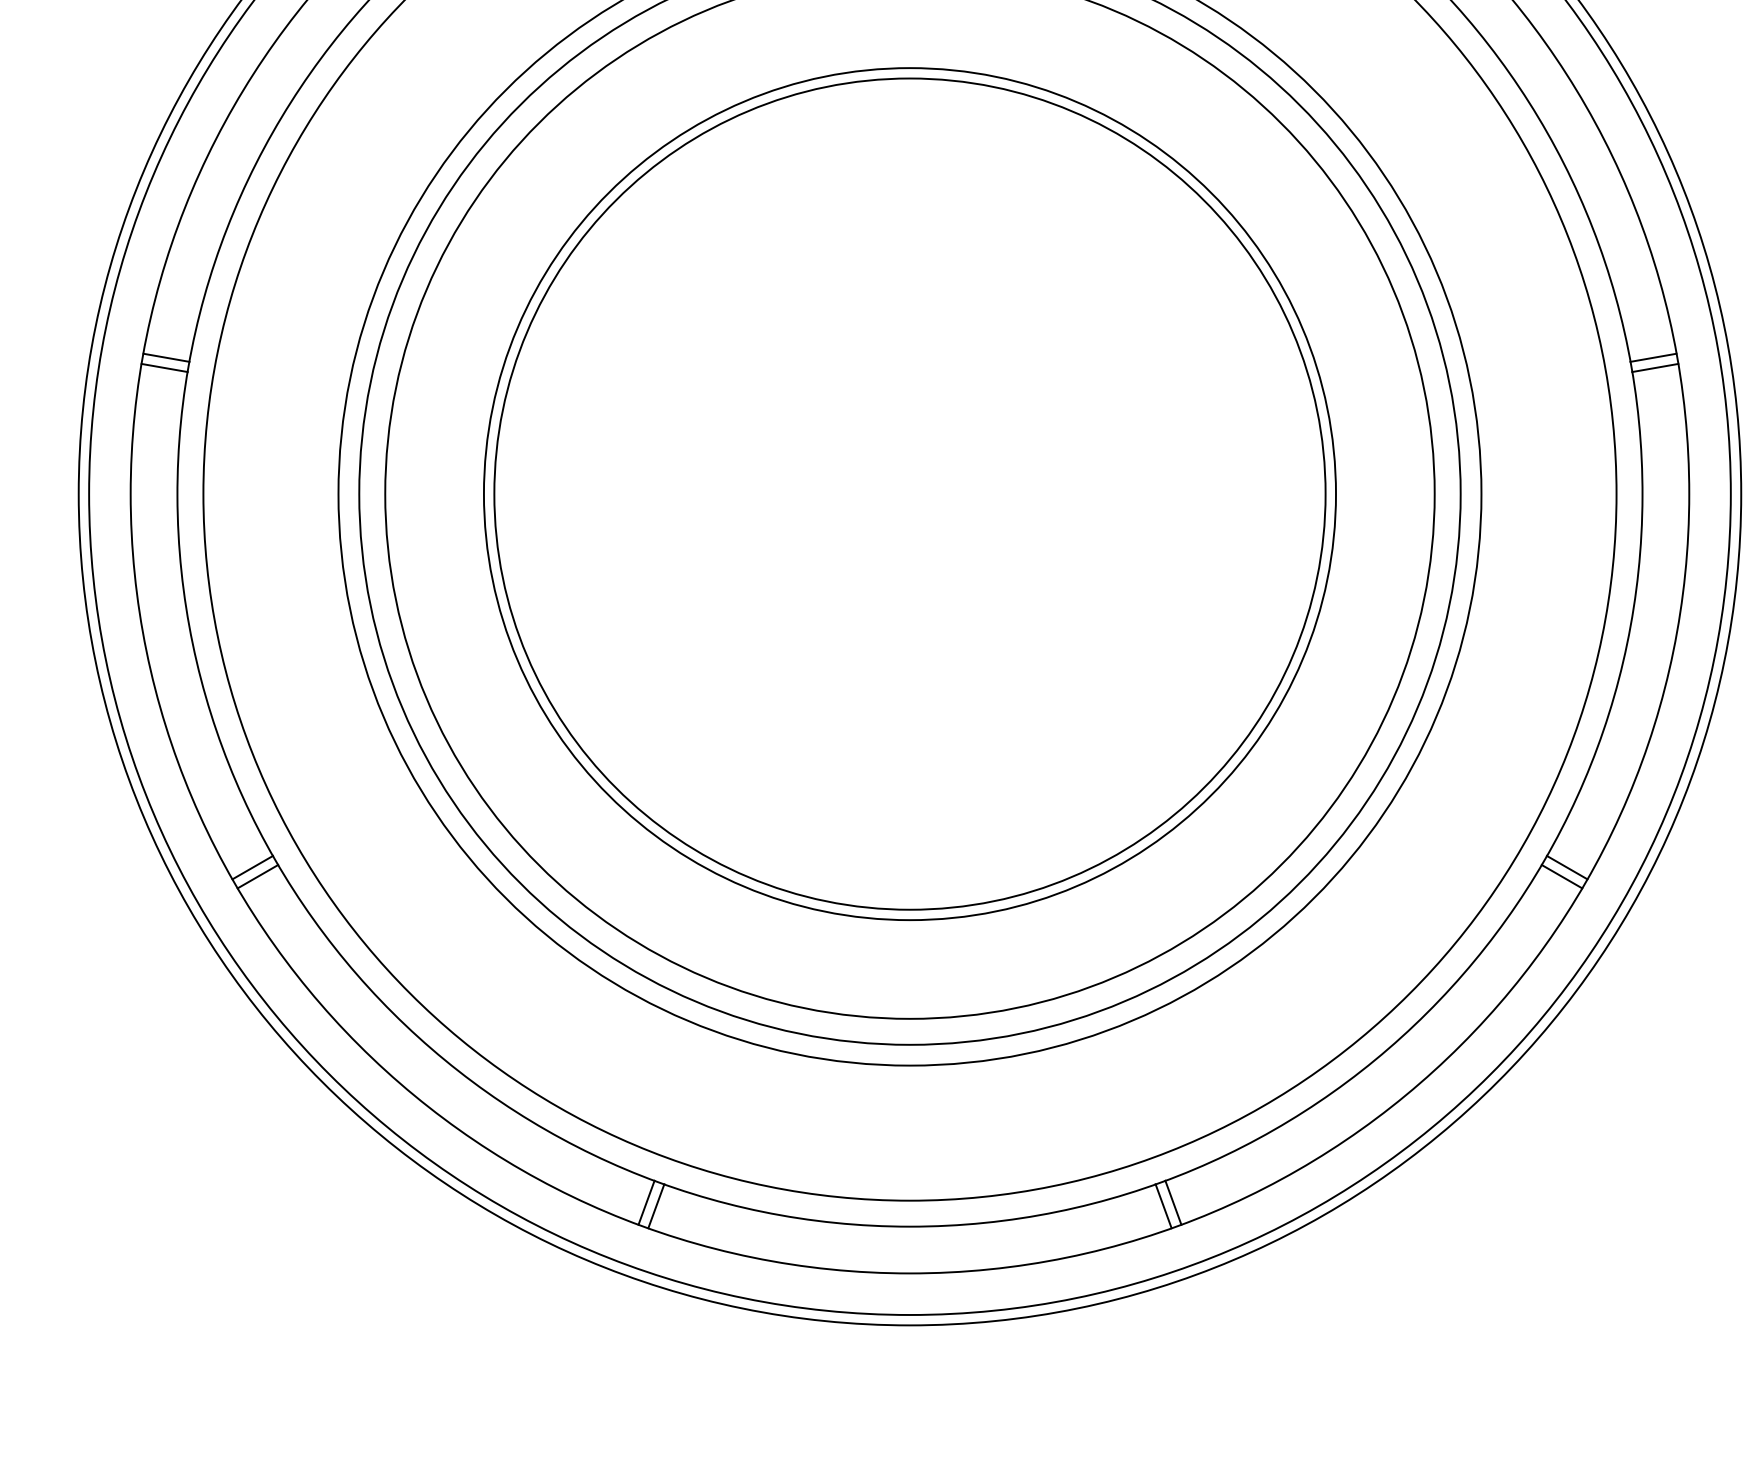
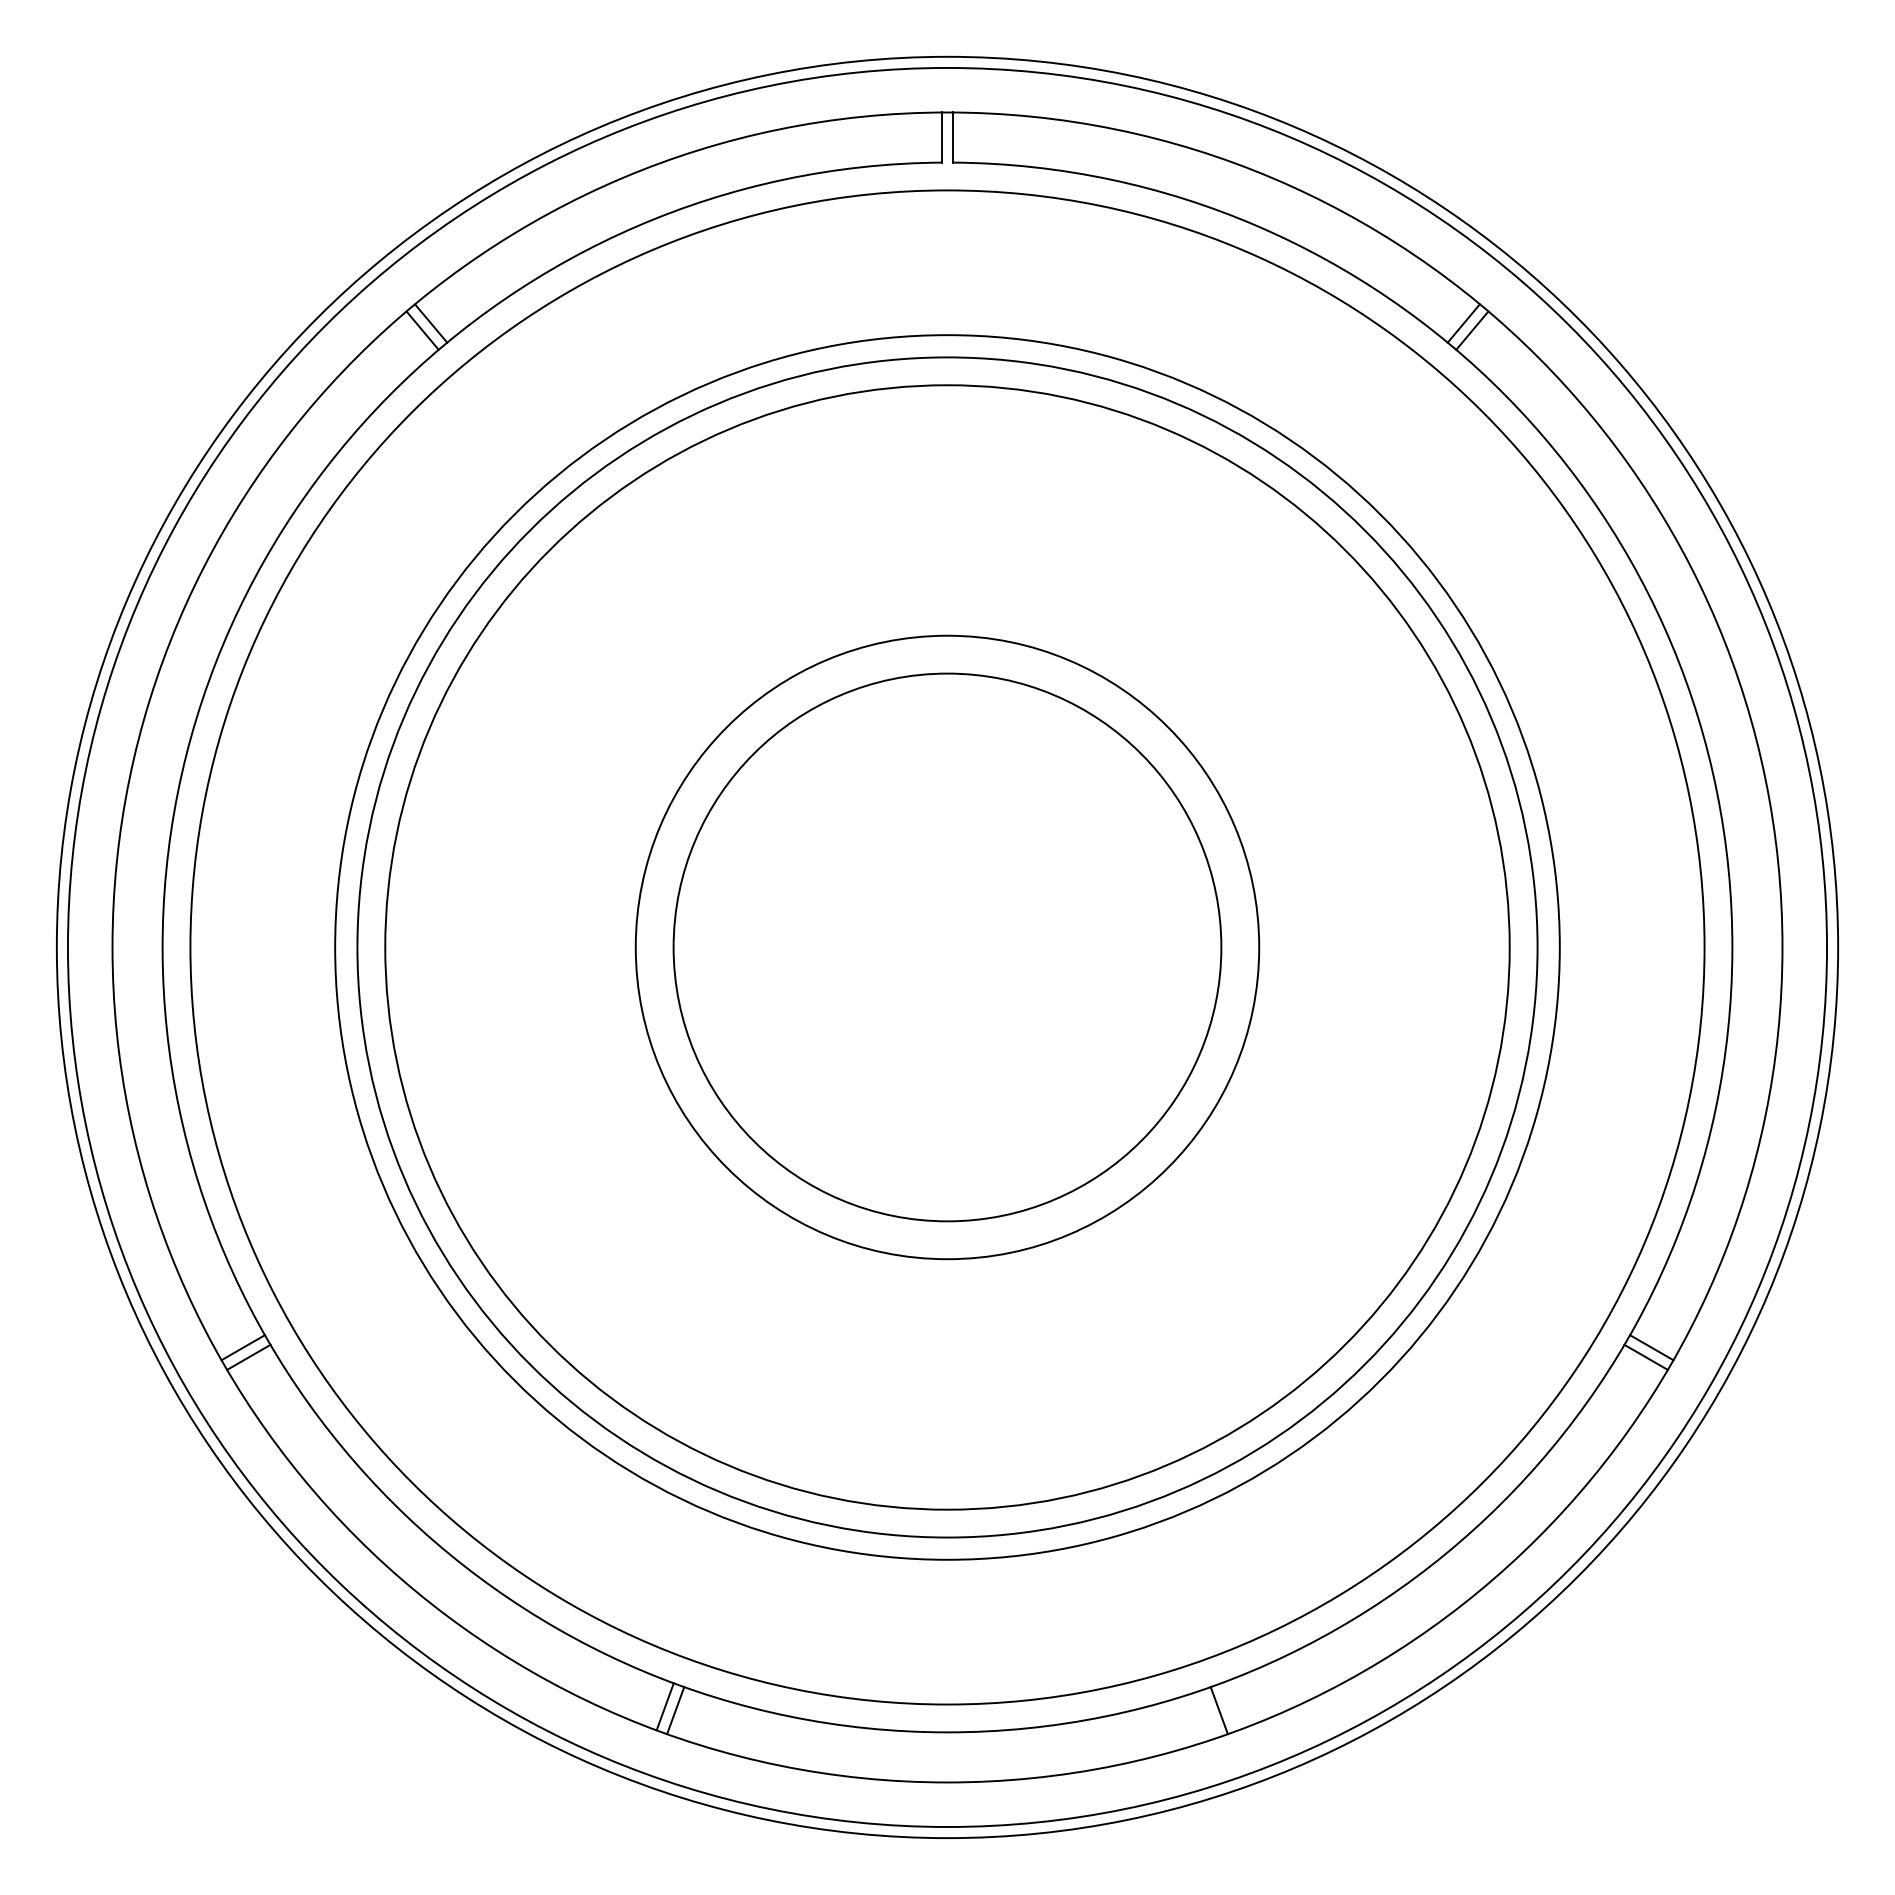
line: (166, 357) -> (150, 801), removed
line: (1652, 357) -> (1743, 801), removed
line: (164, 367) -> (148, 811), removed
line: (1654, 367) -> (1745, 811), removed
circle: (909, 494) -> (947, 947), size x0.6
circle: (909, 494) -> (947, 947), size x0.7
line: (1173, 1202) -> (1229, 1706), removed

